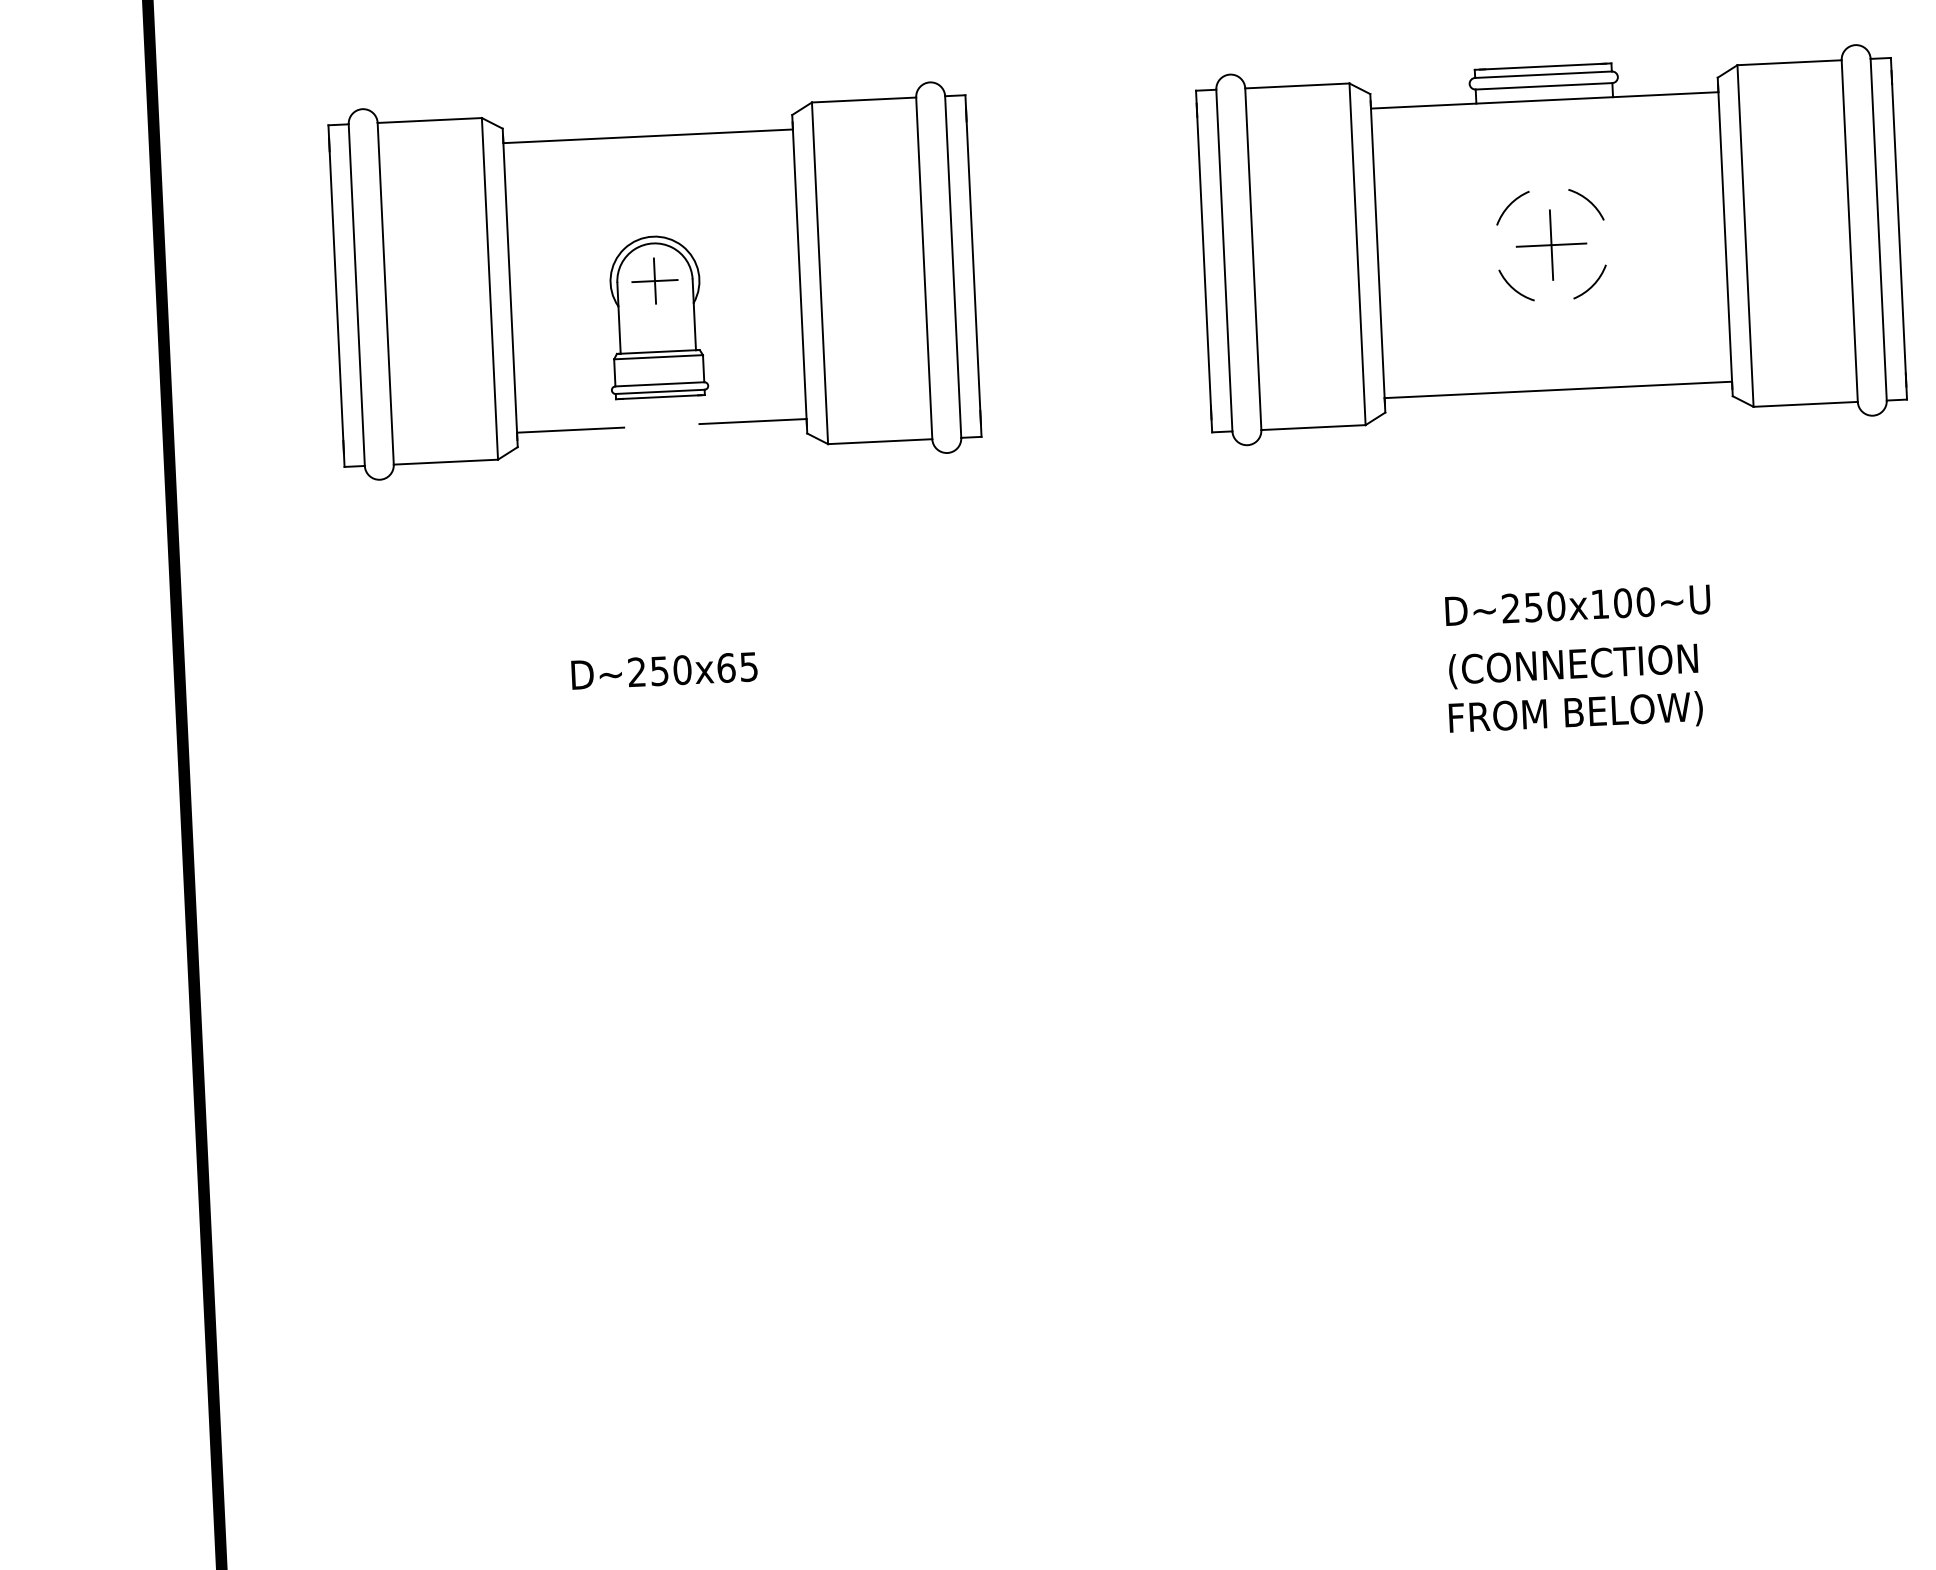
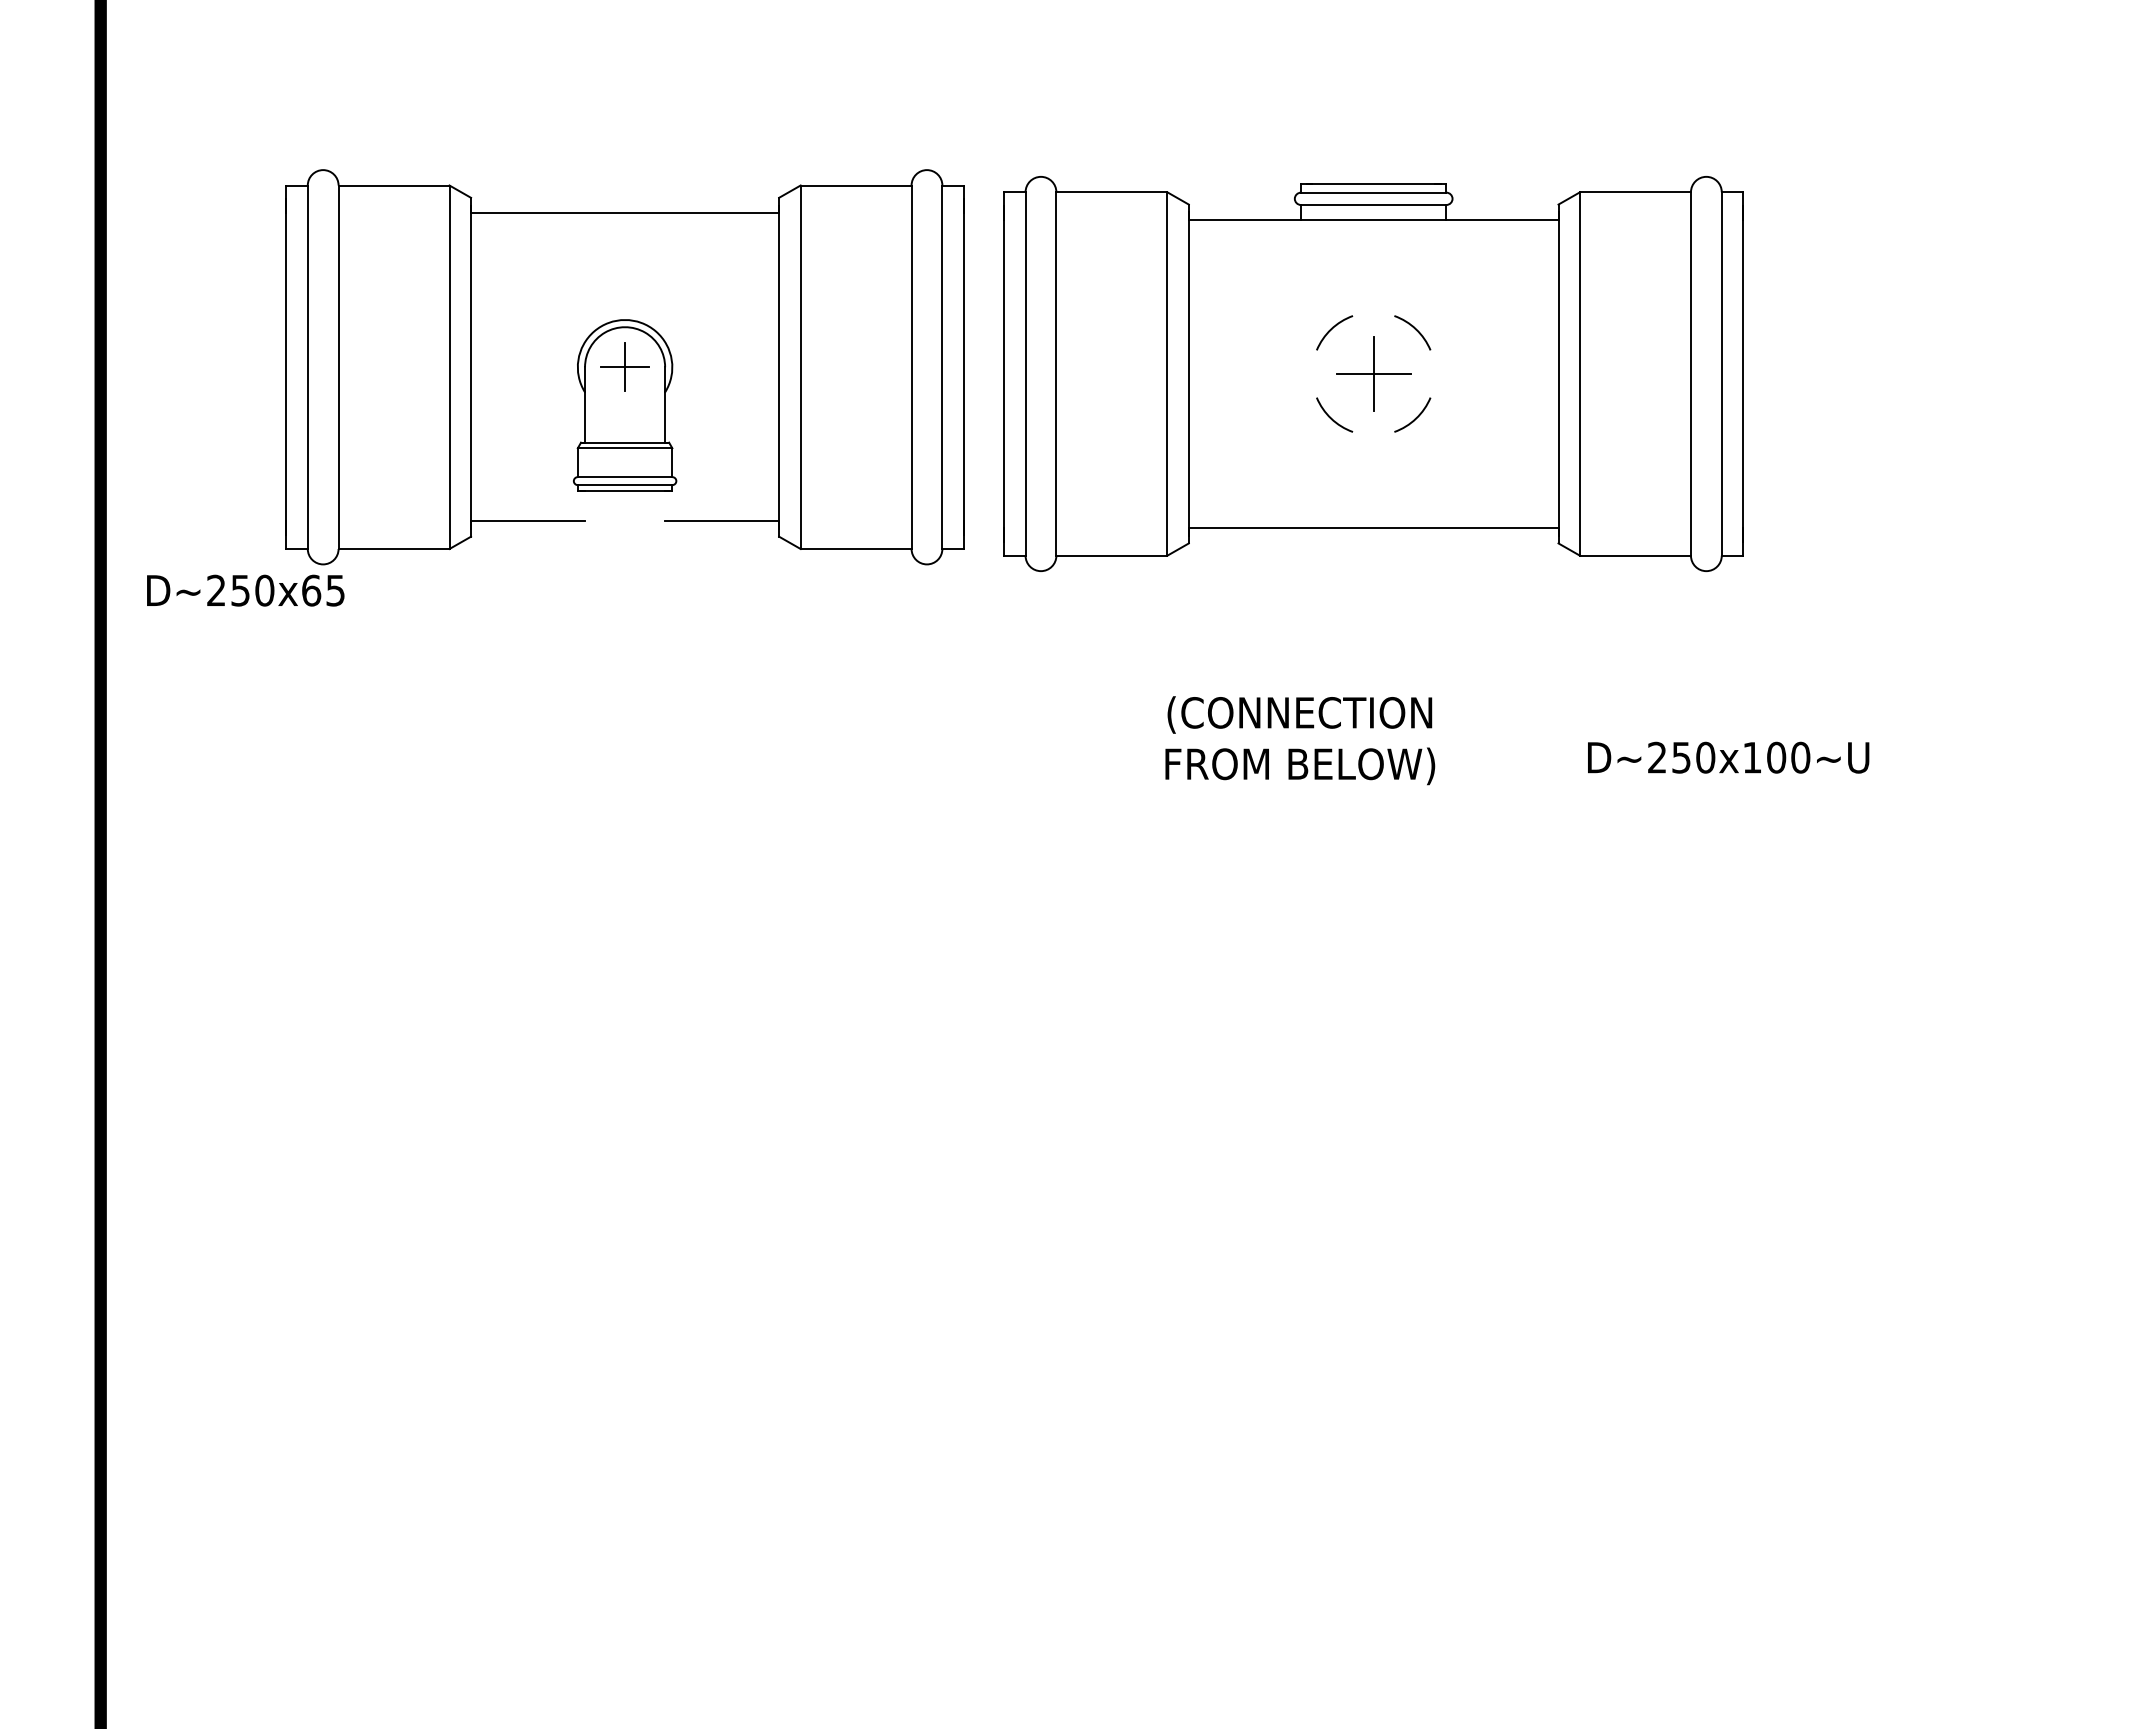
part: (1551, 244) -> (1373, 373), moved
text: (1577, 605) -> (1728, 757), moved
text: (664, 670) -> (245, 590), moved
text: (1575, 690) -> (1300, 740), moved

